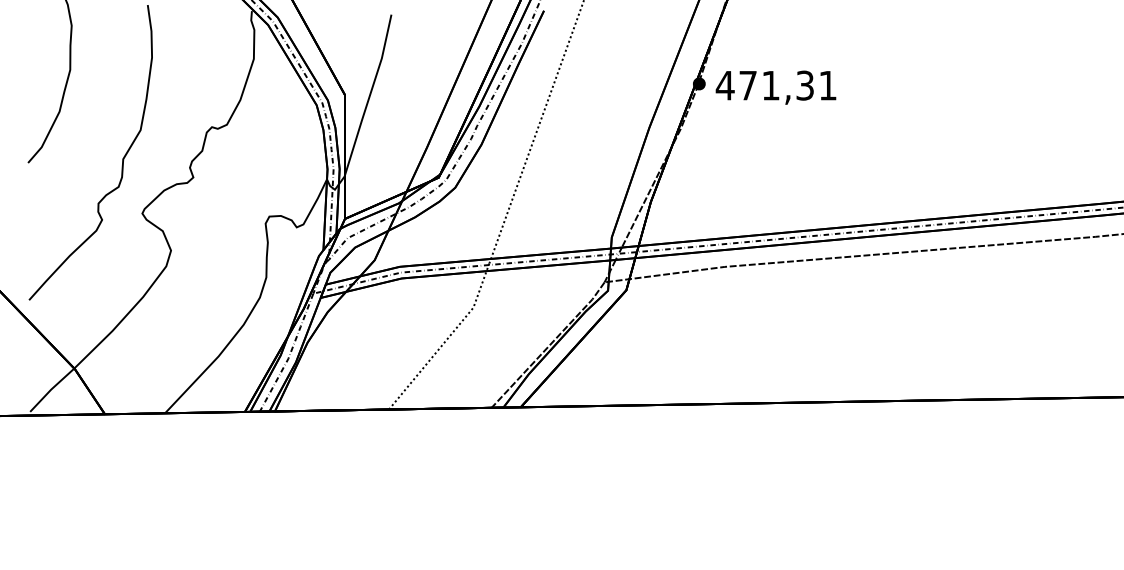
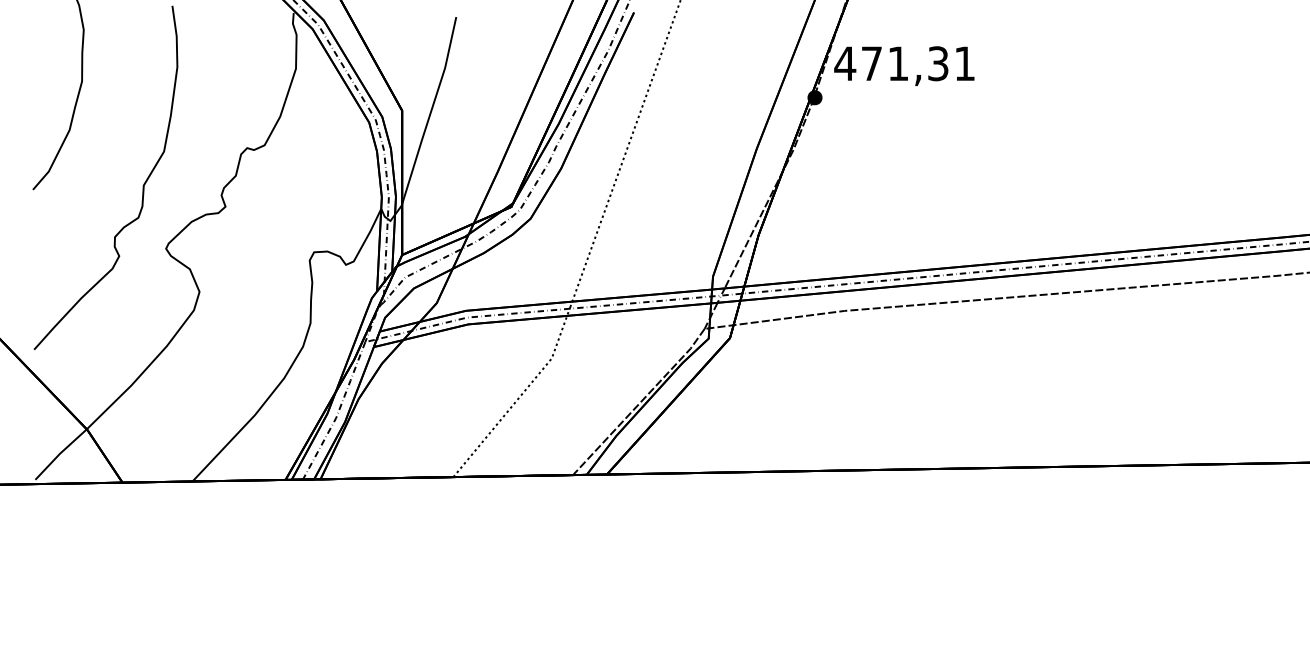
text: (776, 87) -> (904, 65), moved

